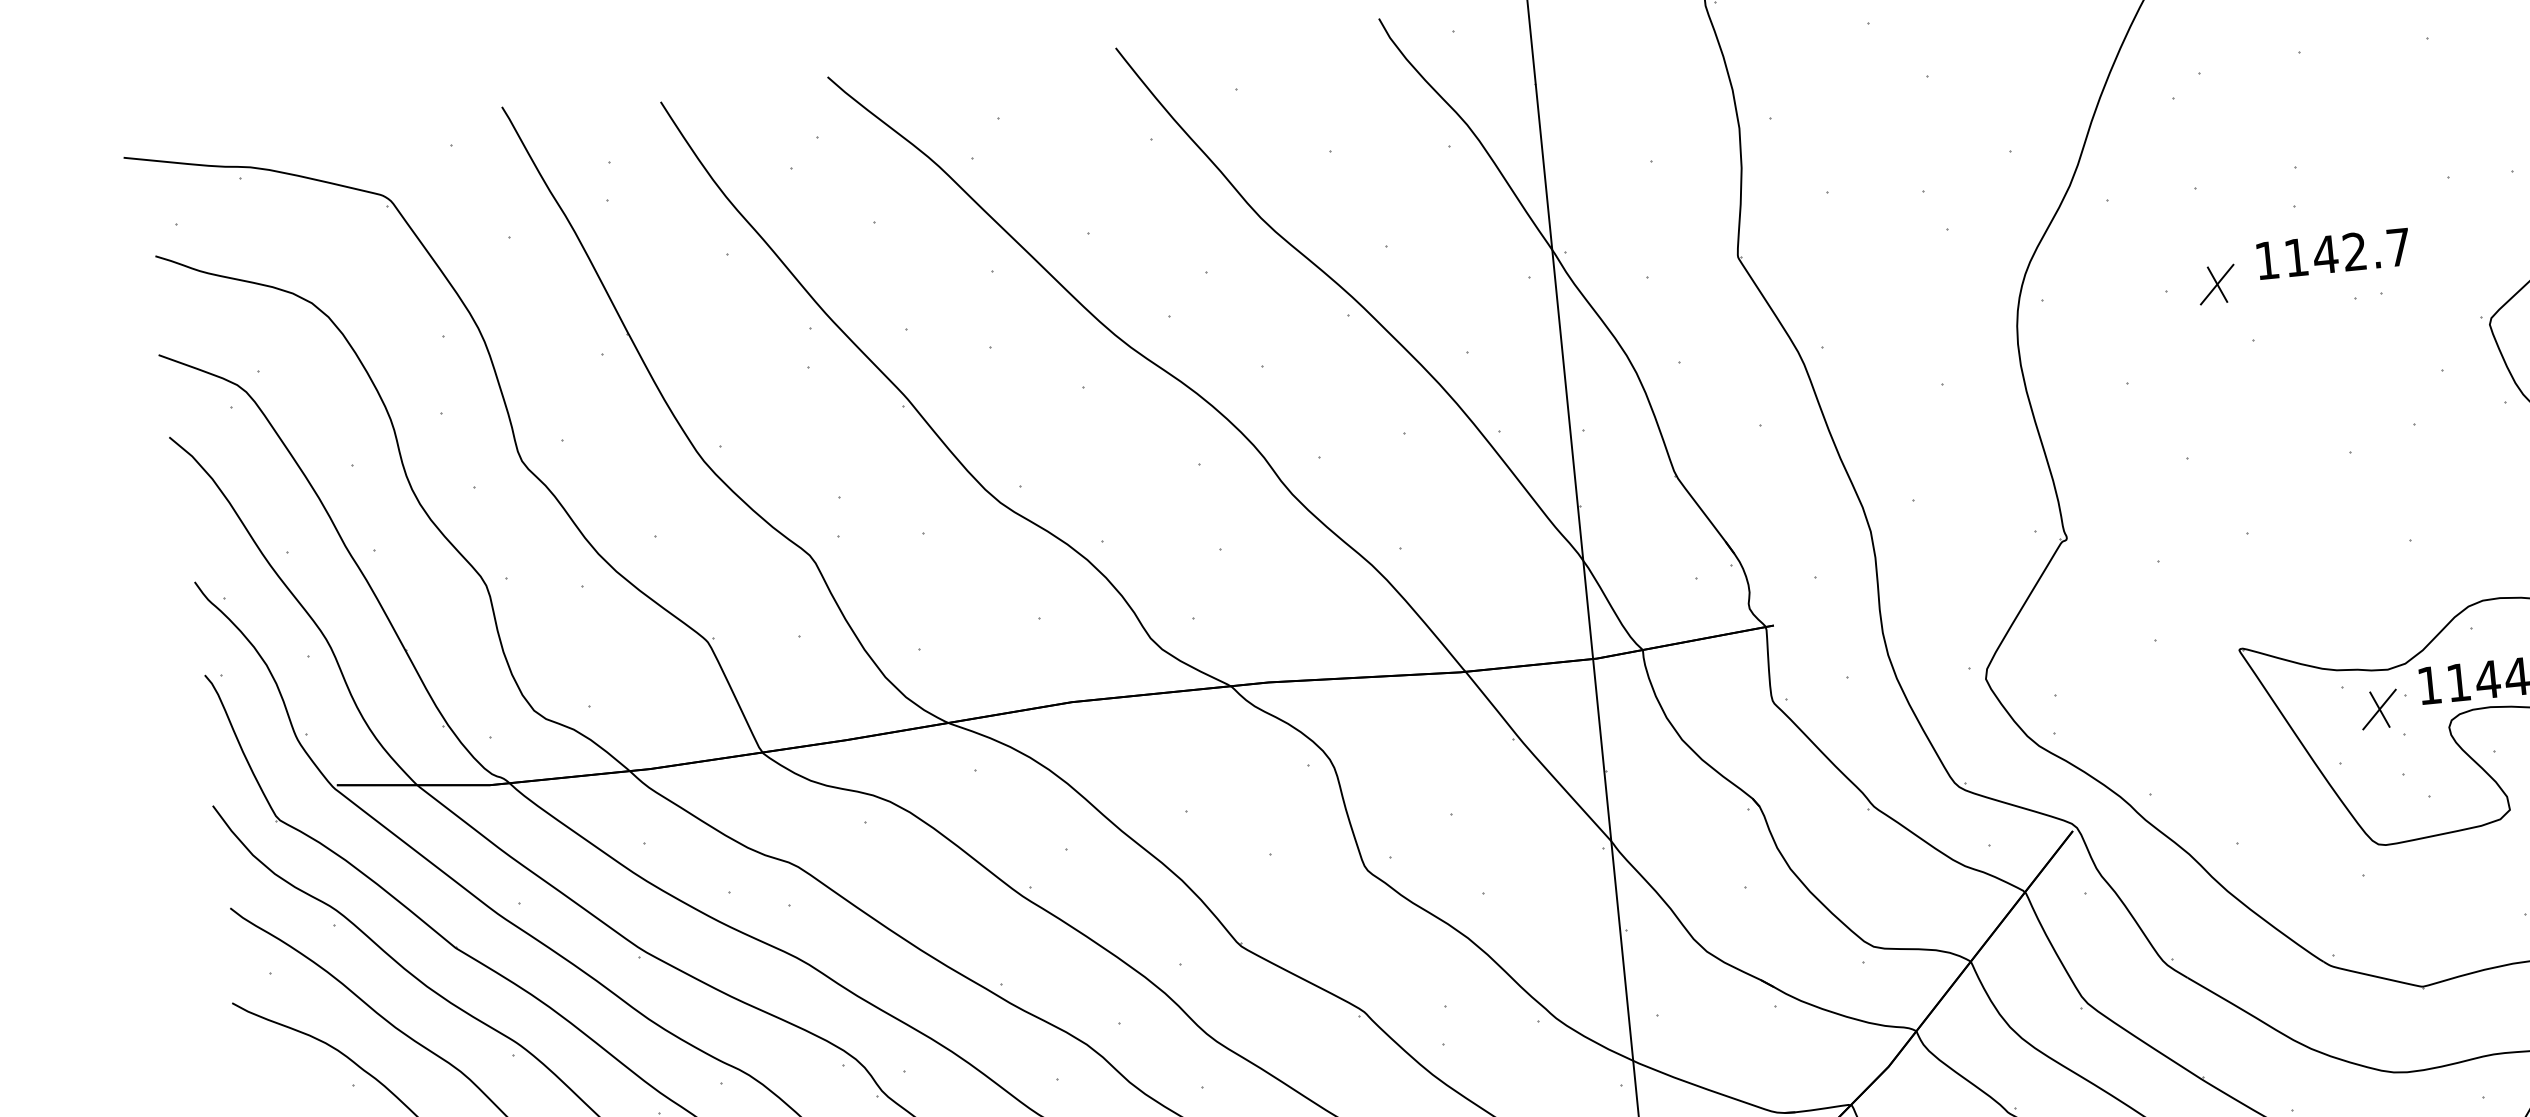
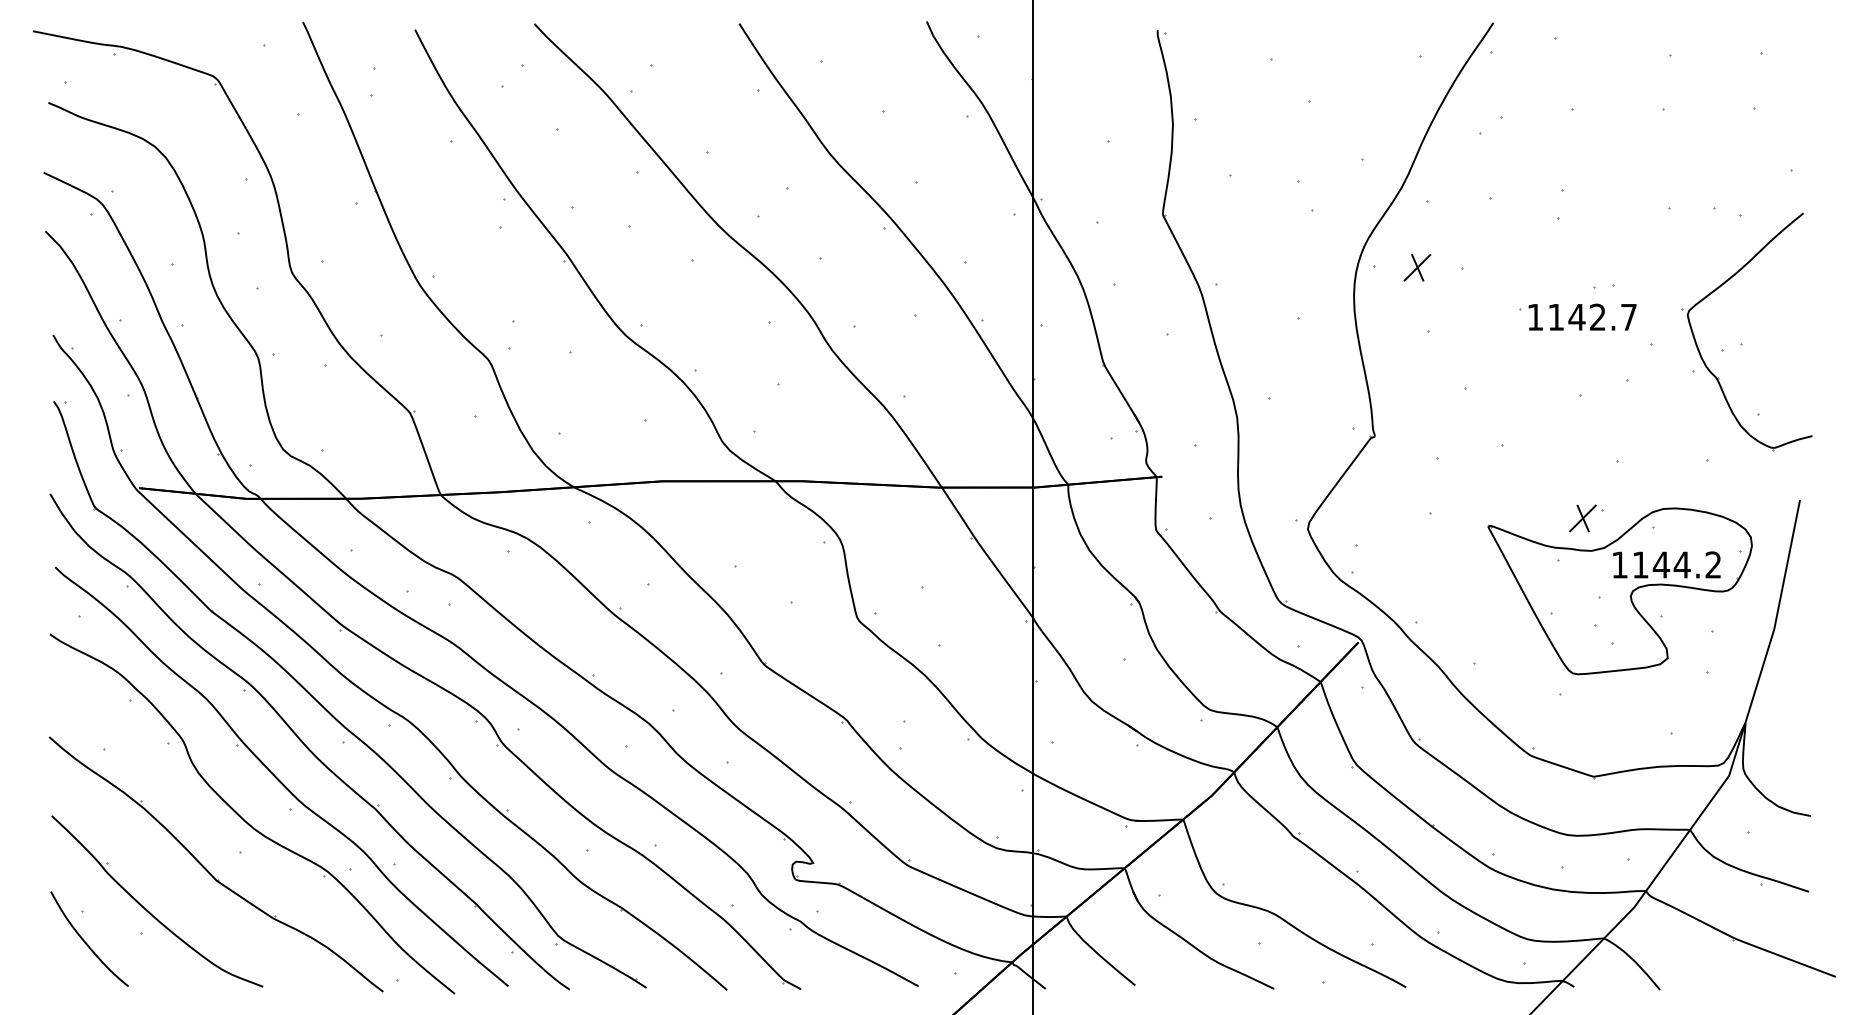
text: (2333, 252) -> (1582, 316), moved
part: (2217, 284) -> (1417, 267), moved
part: (2384, 709) -> (1586, 518), moved

